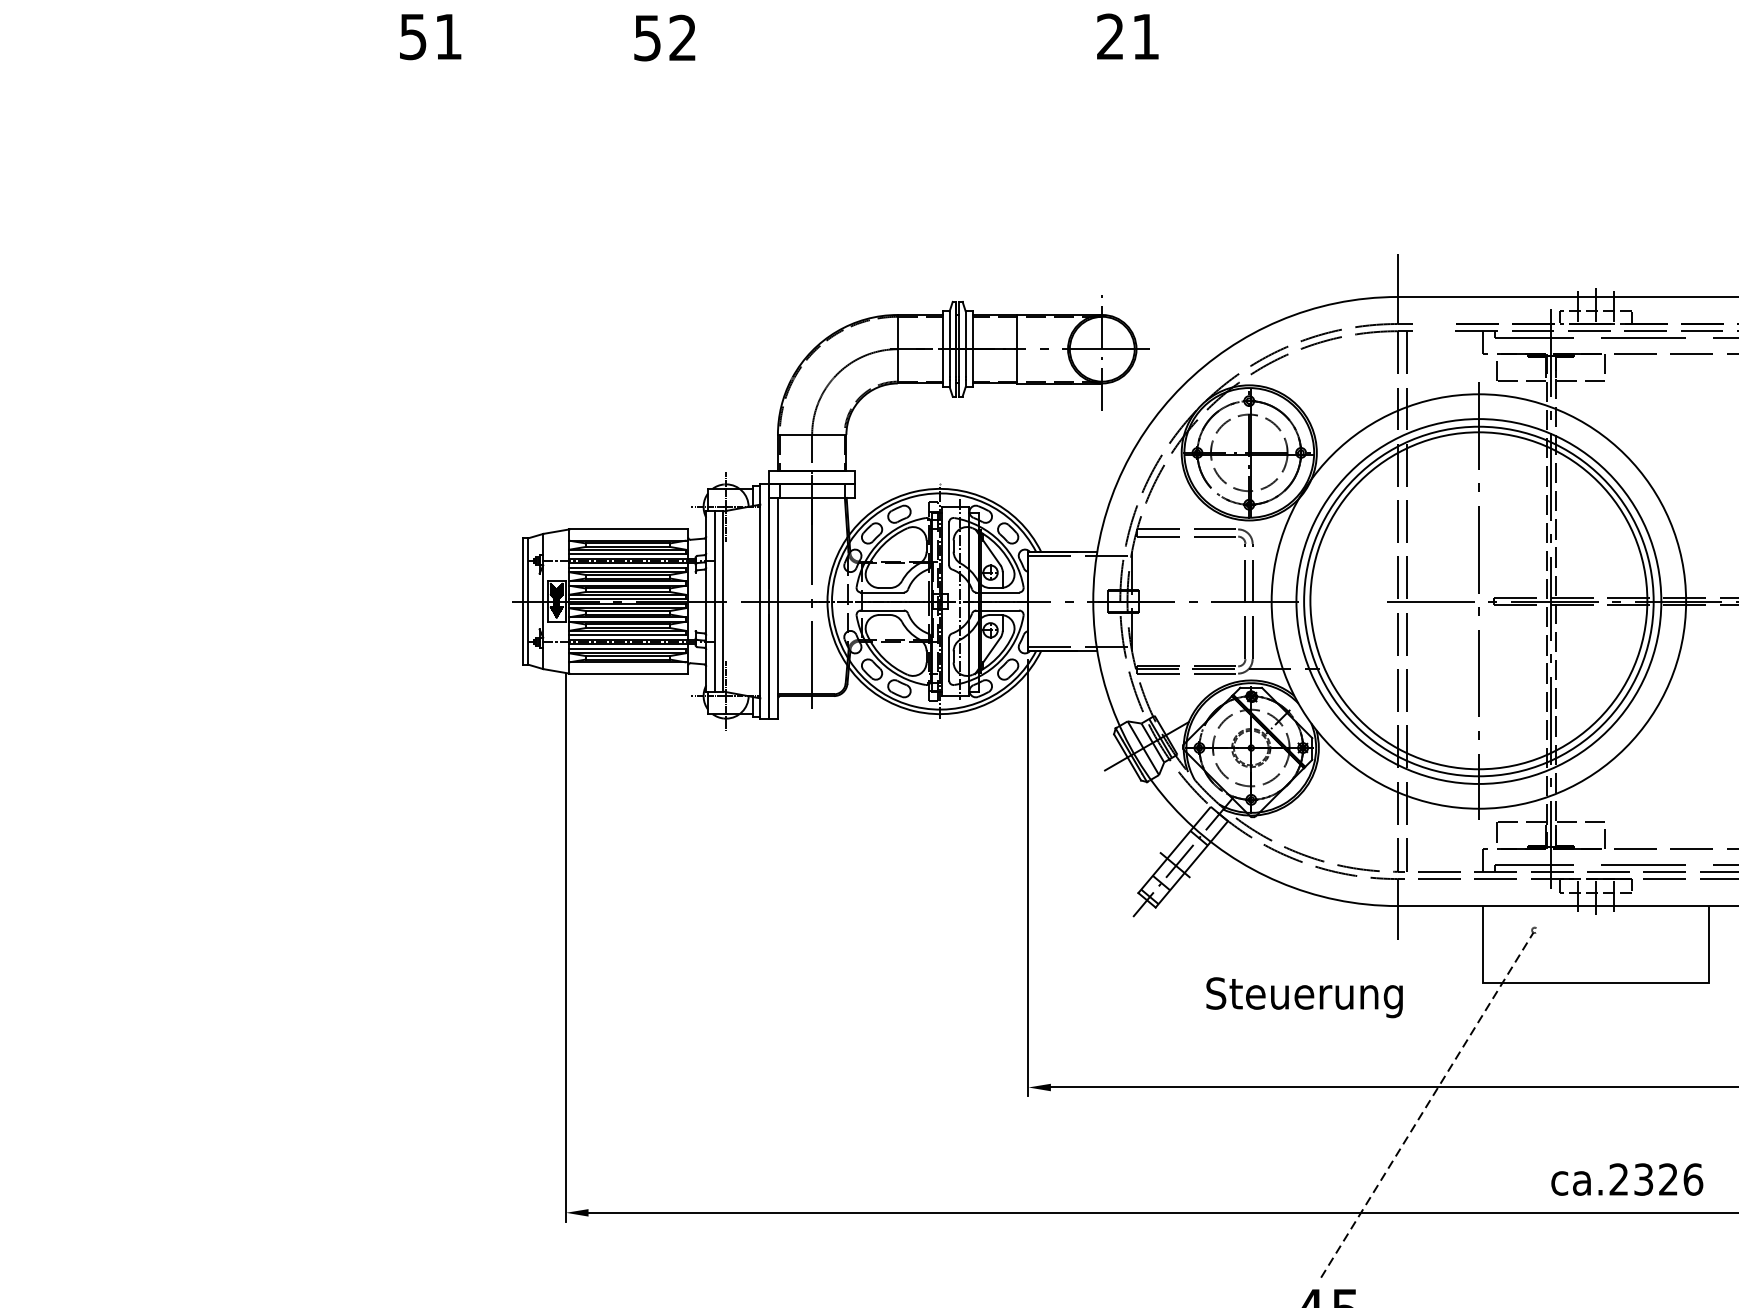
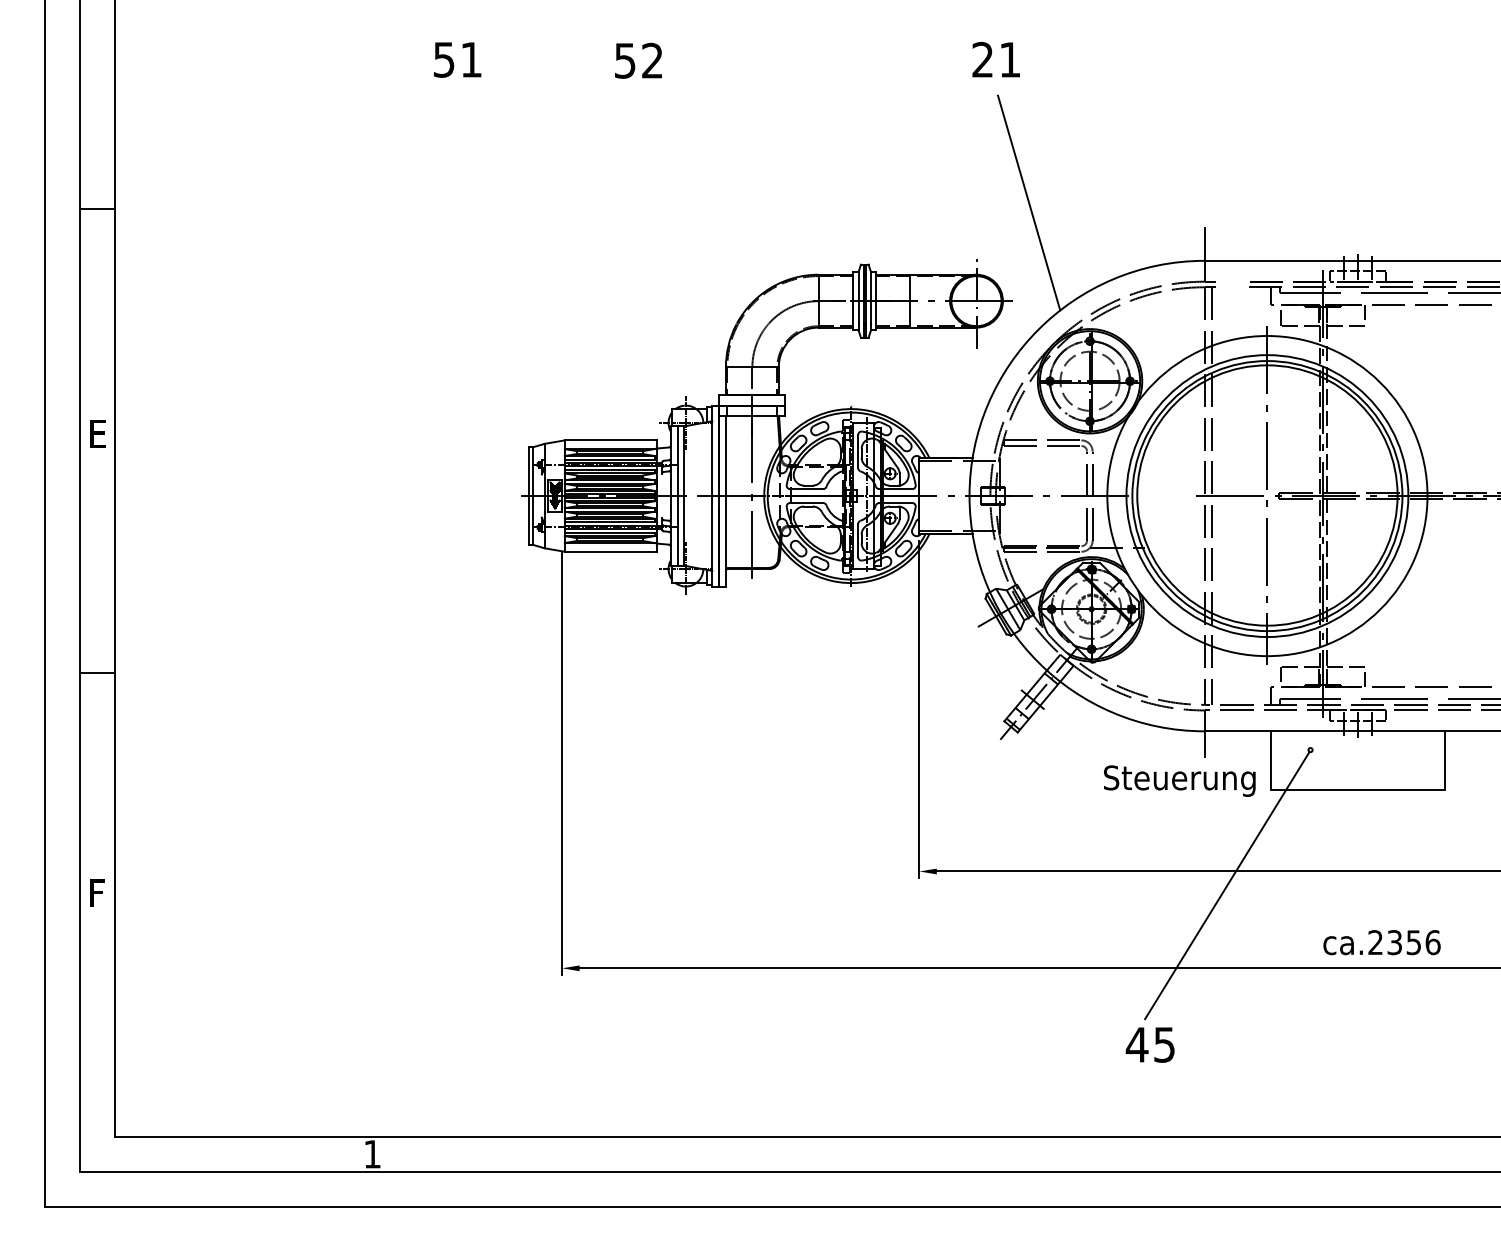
line: (1170, 221) -> (1029, 202), added
text: (1304, 996) -> (1179, 780), moved
line: (1437, 1088) -> (1235, 872), dashed -> solid
text: (1667, 1179) -> (1413, 942), ca.2326 -> ca.2356

